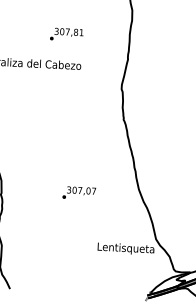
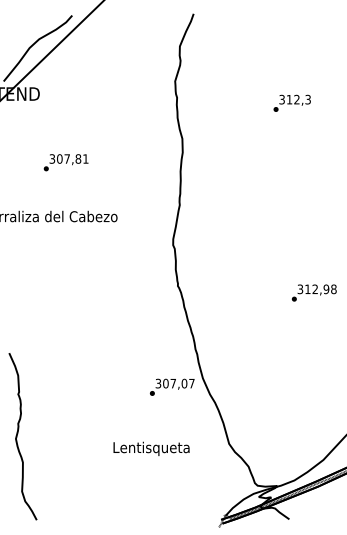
text: (66, 34) -> (65, 162), moved
text: (78, 192) -> (171, 386), moved
text: (126, 248) -> (151, 448), moved

